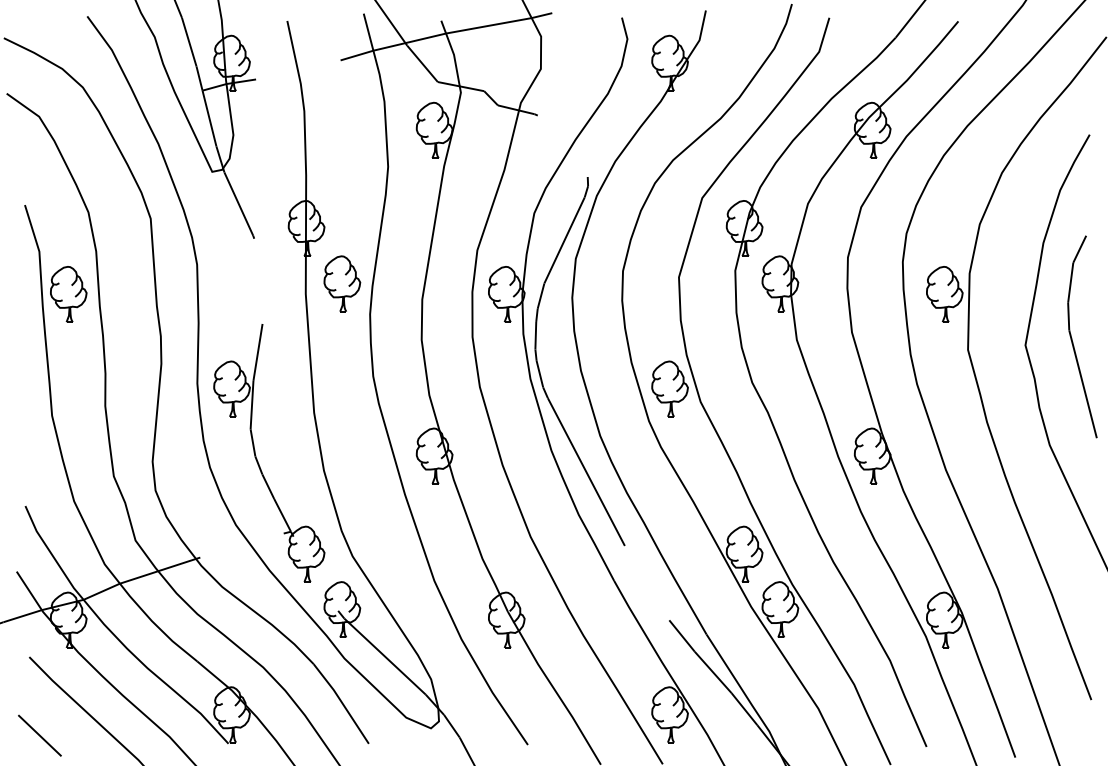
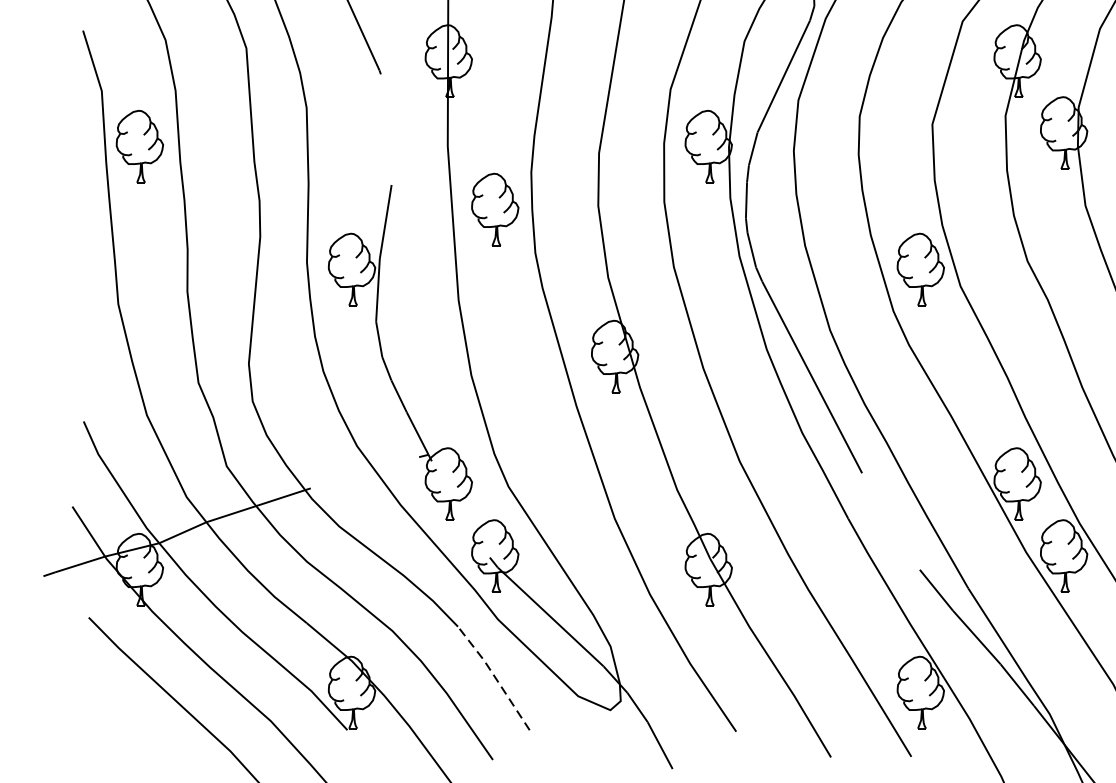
part: (342, 283) -> (495, 209), moved
line: (341, 702) -> (494, 676), solid -> dashed
line: (39, 735) -> (101, 719), removed

